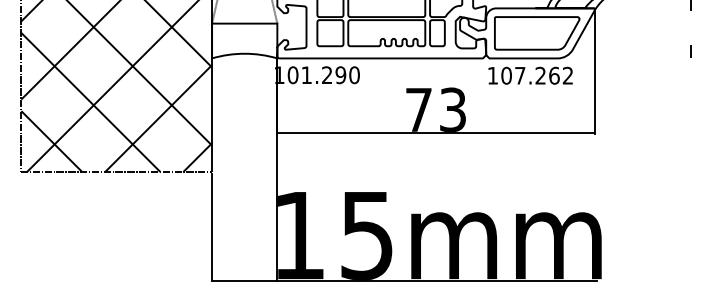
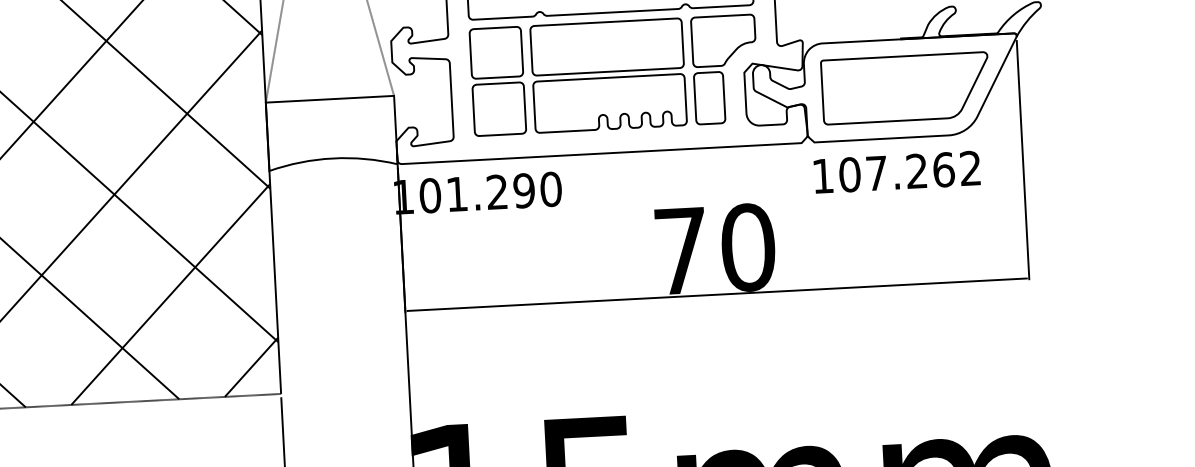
text: (452, 109) -> (747, 246), 73 -> 70

